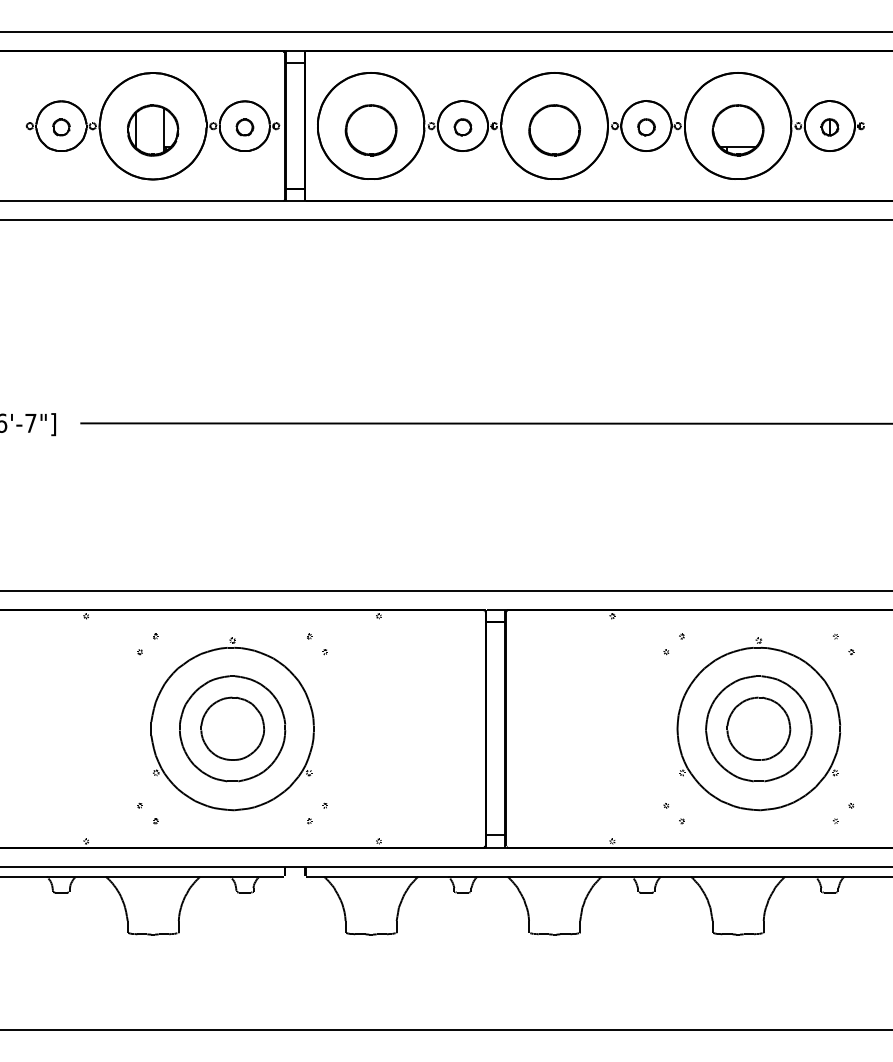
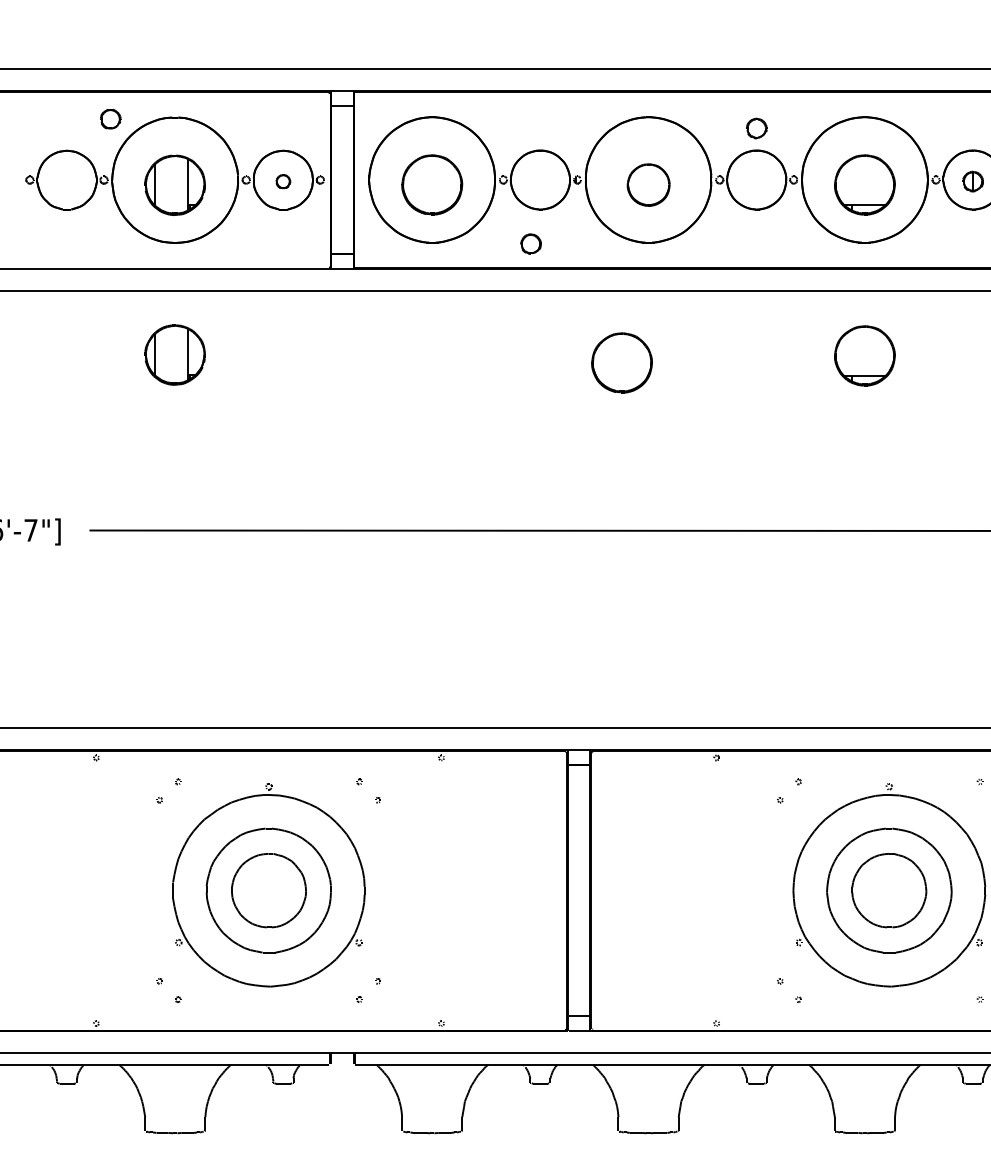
part: (61, 127) -> (110, 119), moved
part: (244, 127) -> (282, 181), size x0.7
part: (462, 127) -> (530, 244), moved
part: (646, 127) -> (756, 128), moved
part: (554, 130) -> (648, 185), size x0.7
part: (153, 274) -> (175, 354), added
part: (737, 275) -> (864, 356), added
part: (531, 281) -> (621, 363), added

